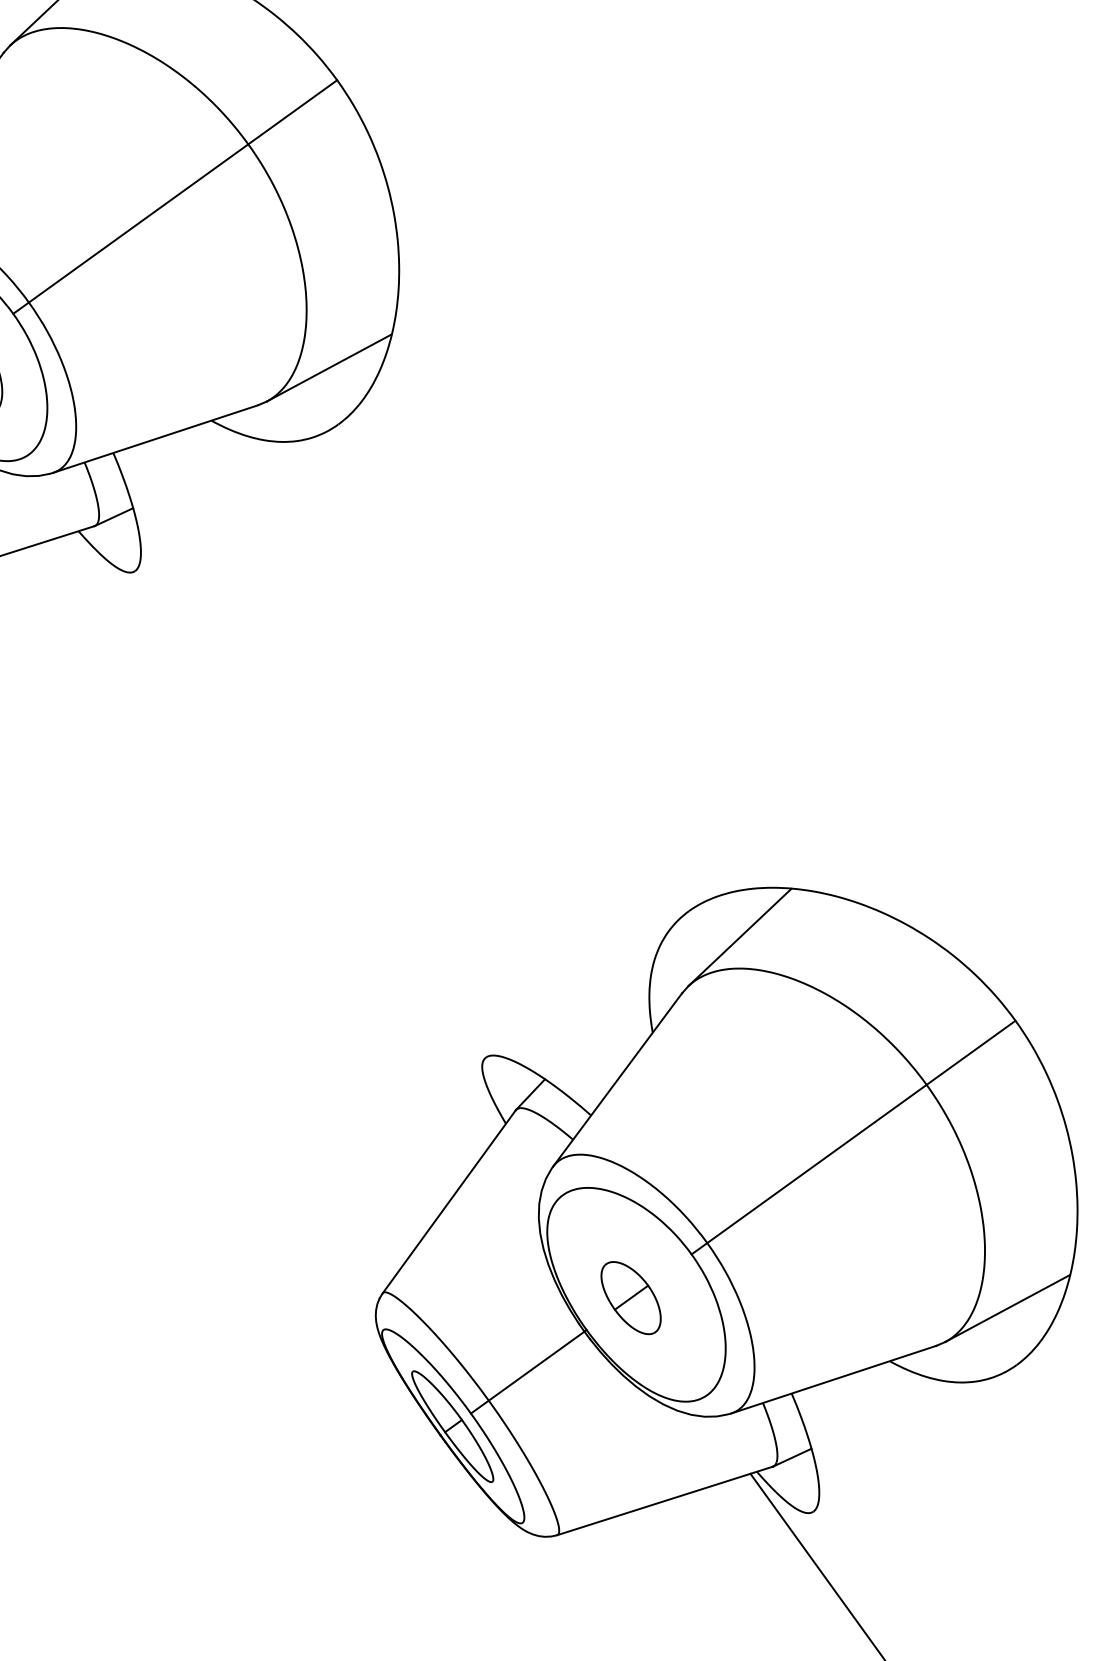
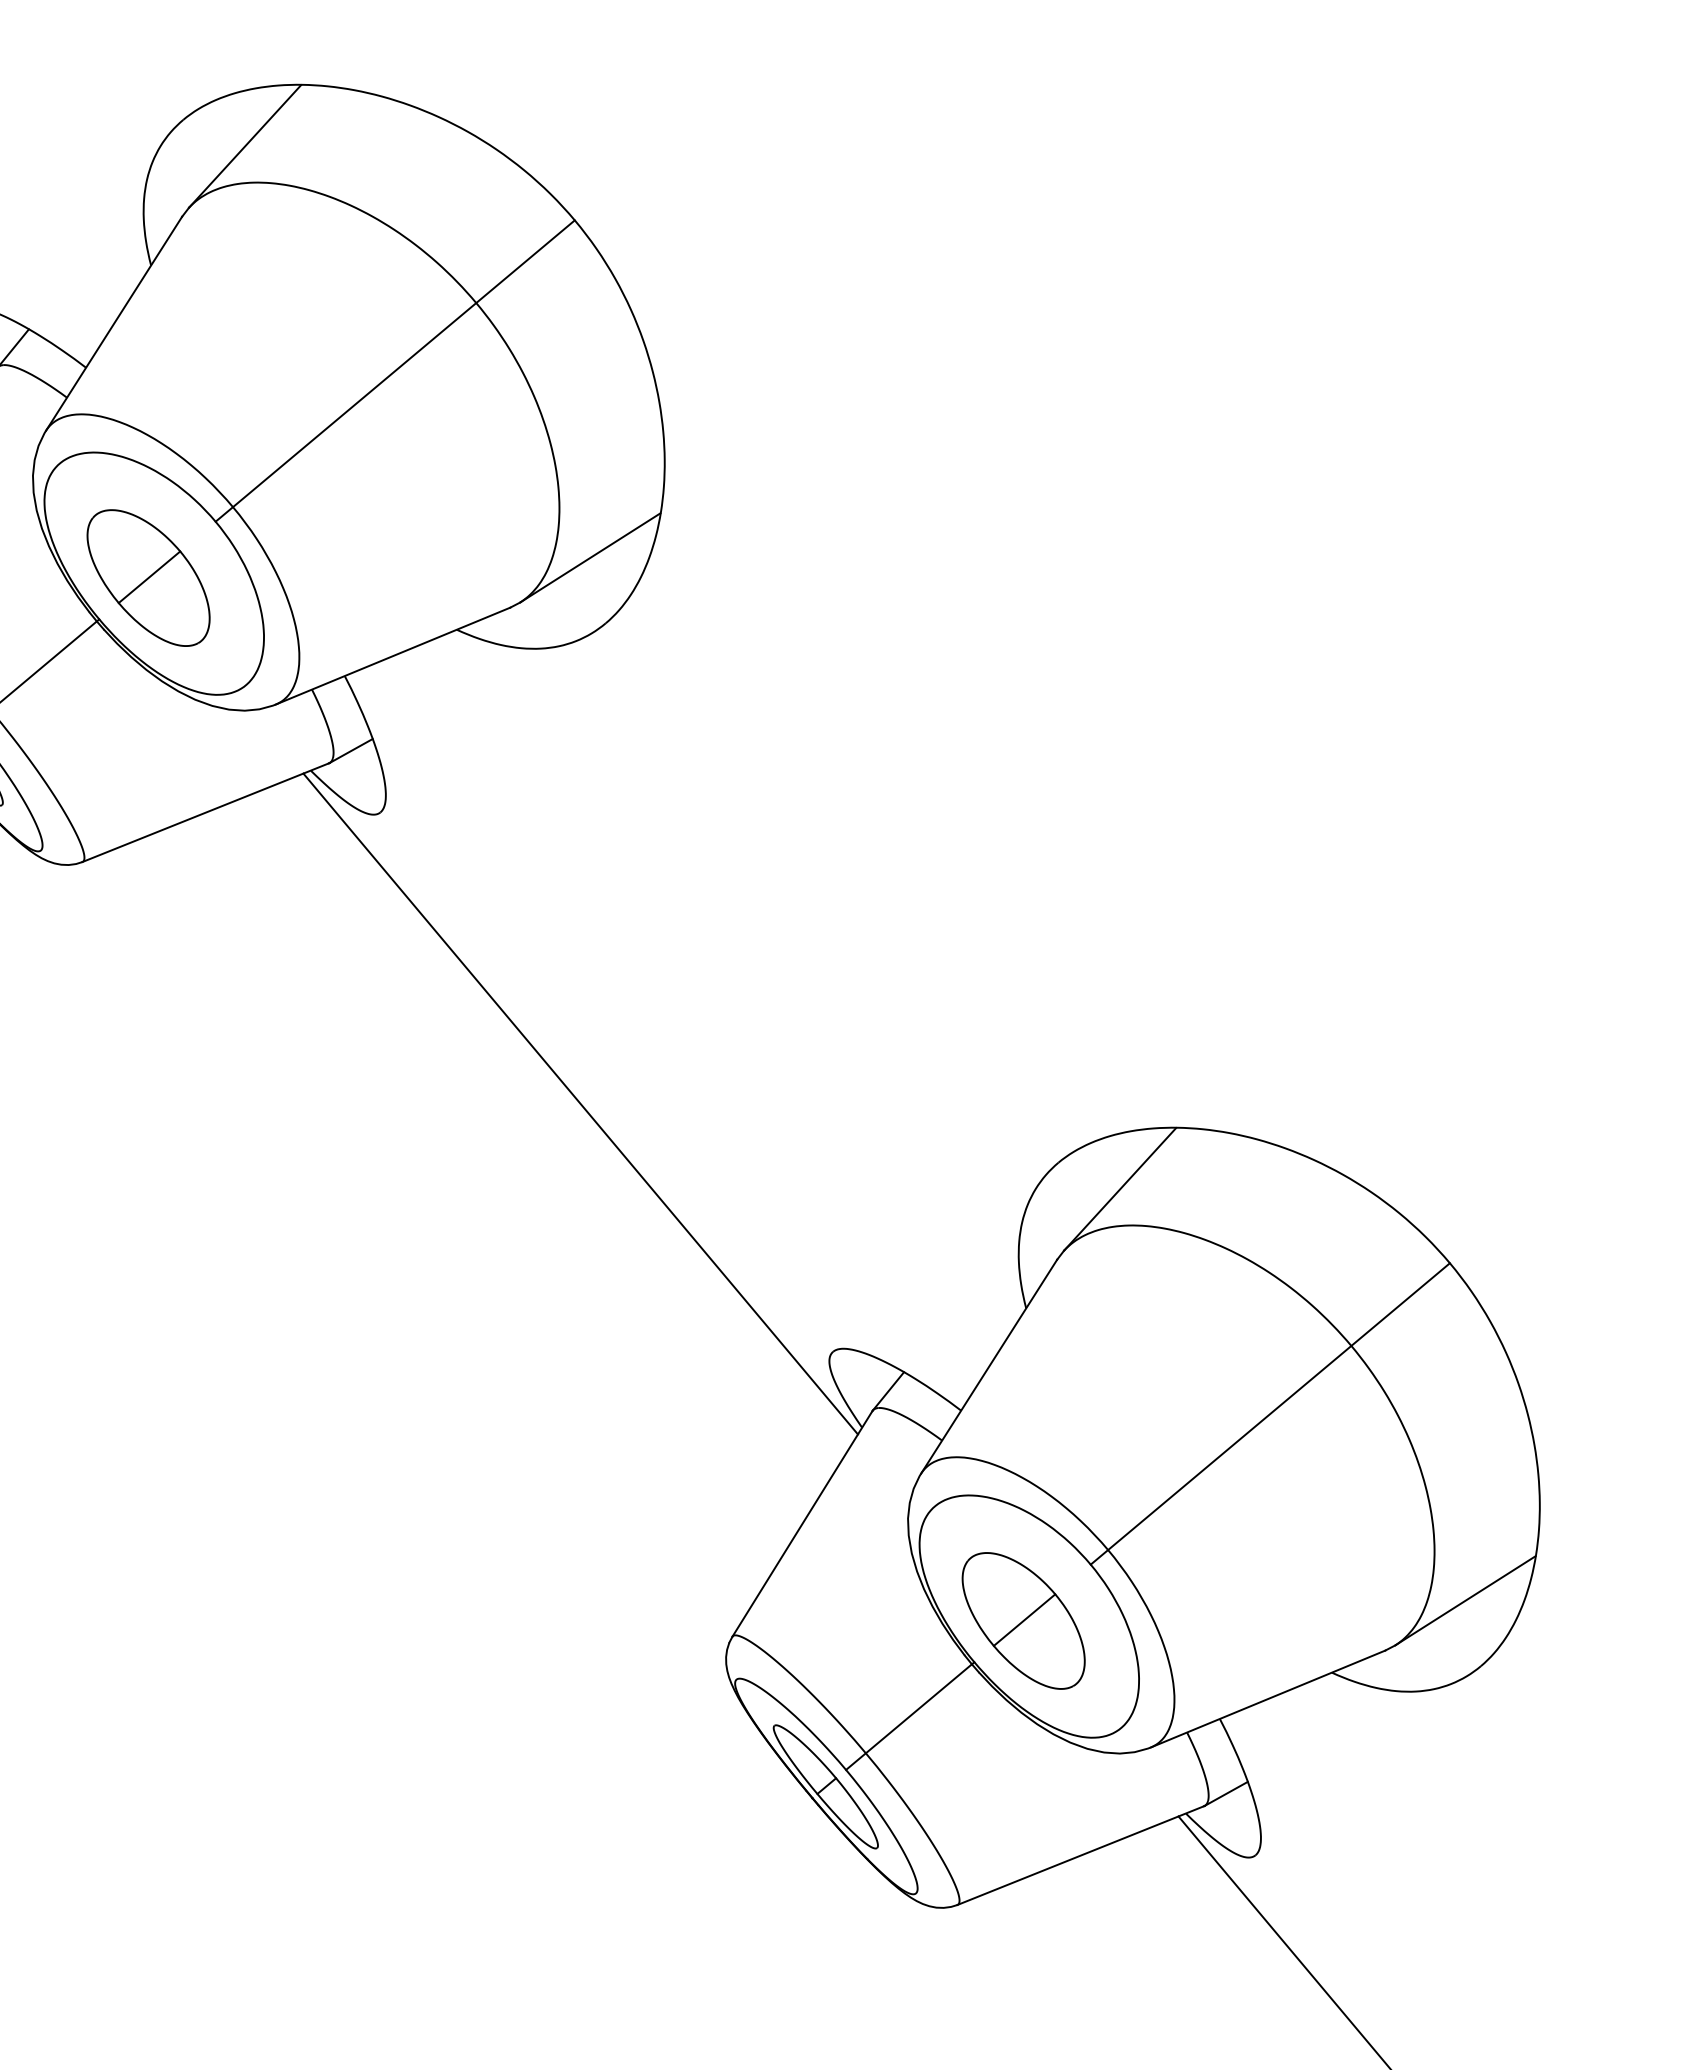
line: (286, 830) -> (580, 1103), added
part: (631, 1297) -> (1023, 1620), size x1.67

